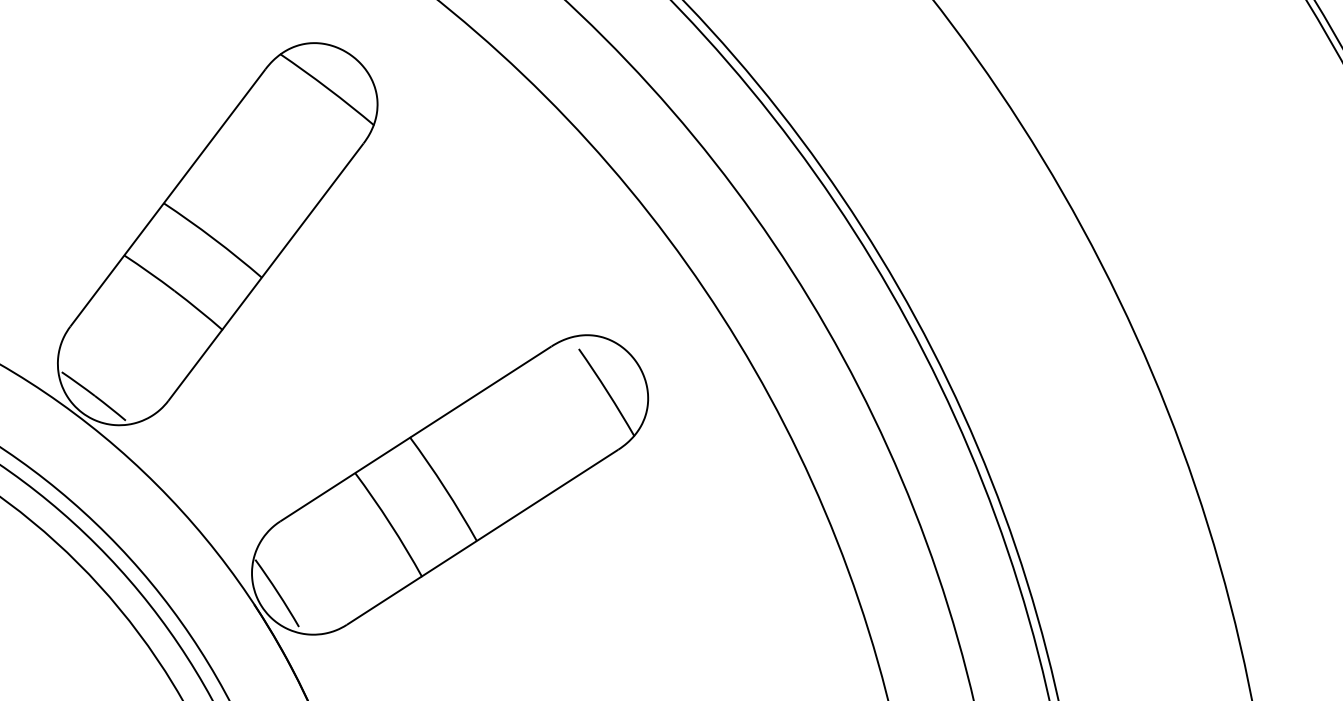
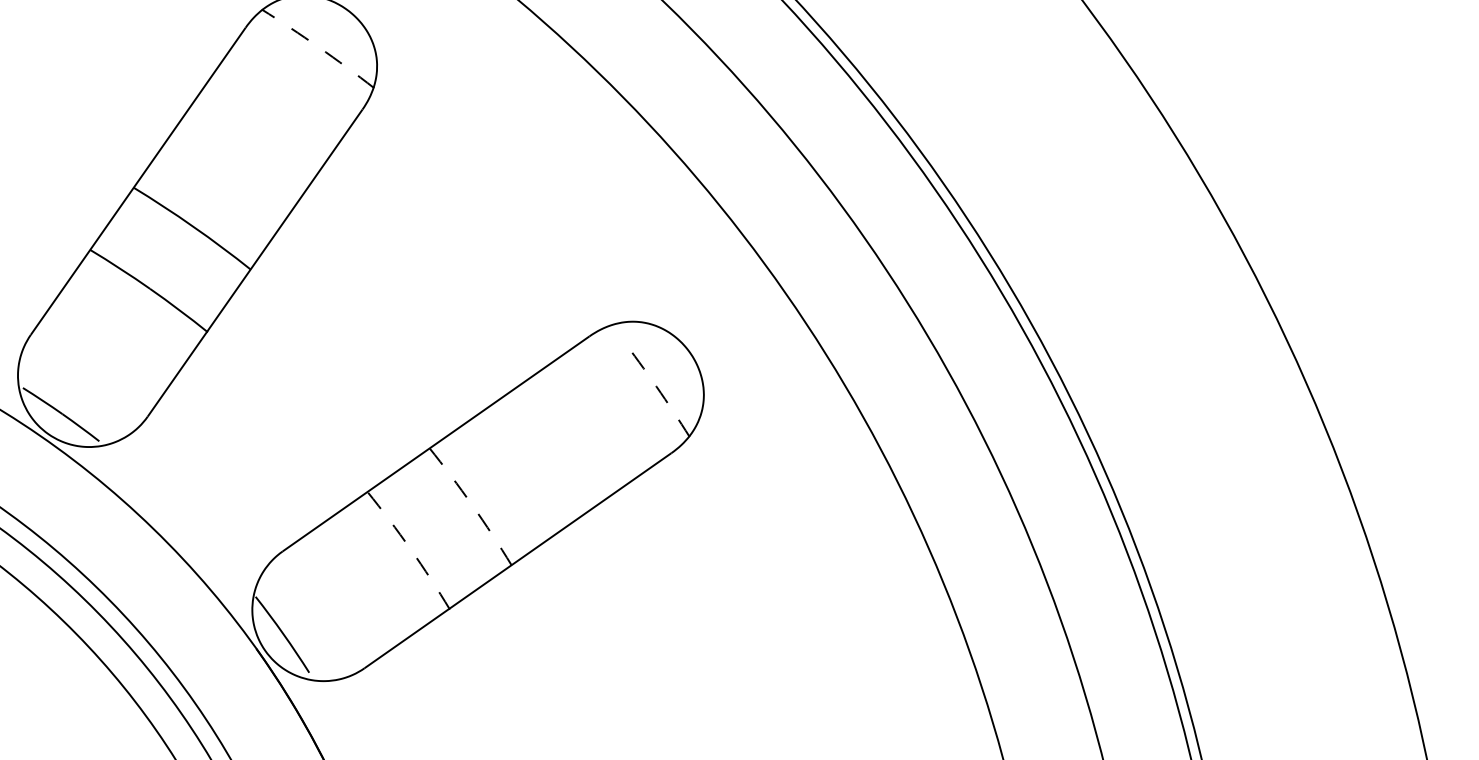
arc: (328, 88) -> (319, 47), solid -> dashed
arc: (607, 392) -> (656, 387), solid -> dashed
arc: (444, 488) -> (471, 505), solid -> dashed
arc: (390, 523) -> (410, 548), solid -> dashed

